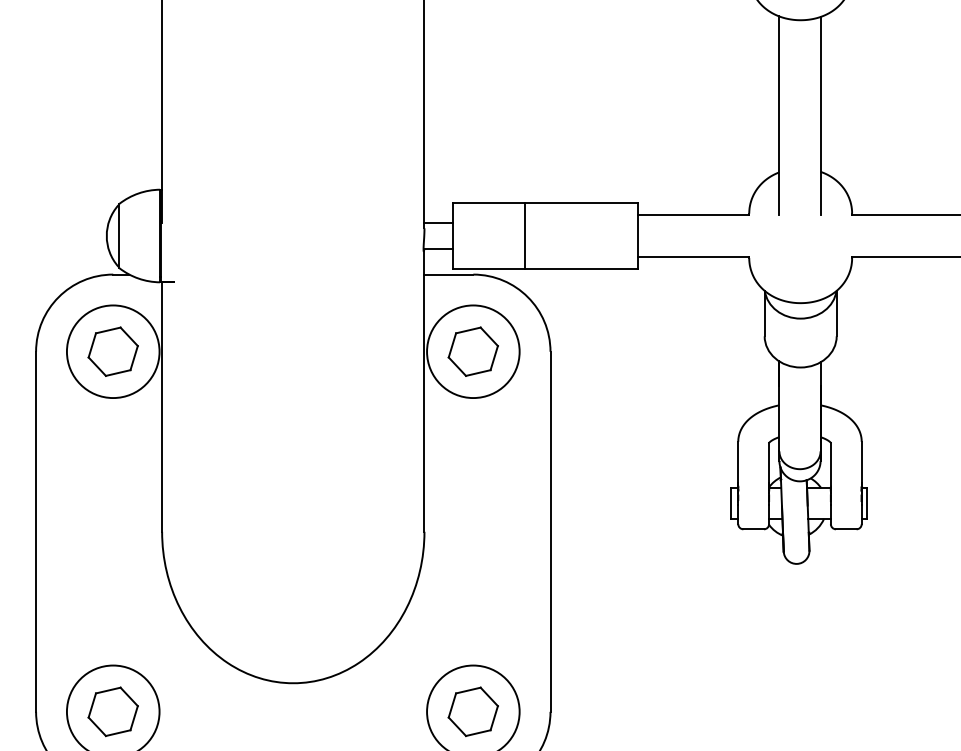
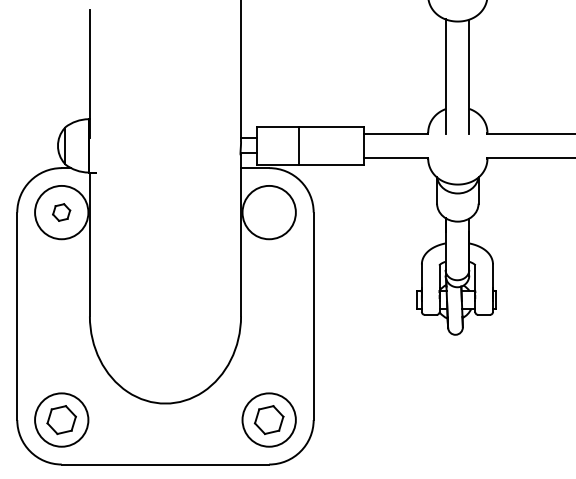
part: (112, 351) -> (61, 212), size x0.6
part: (473, 351) -> (269, 212), removed

